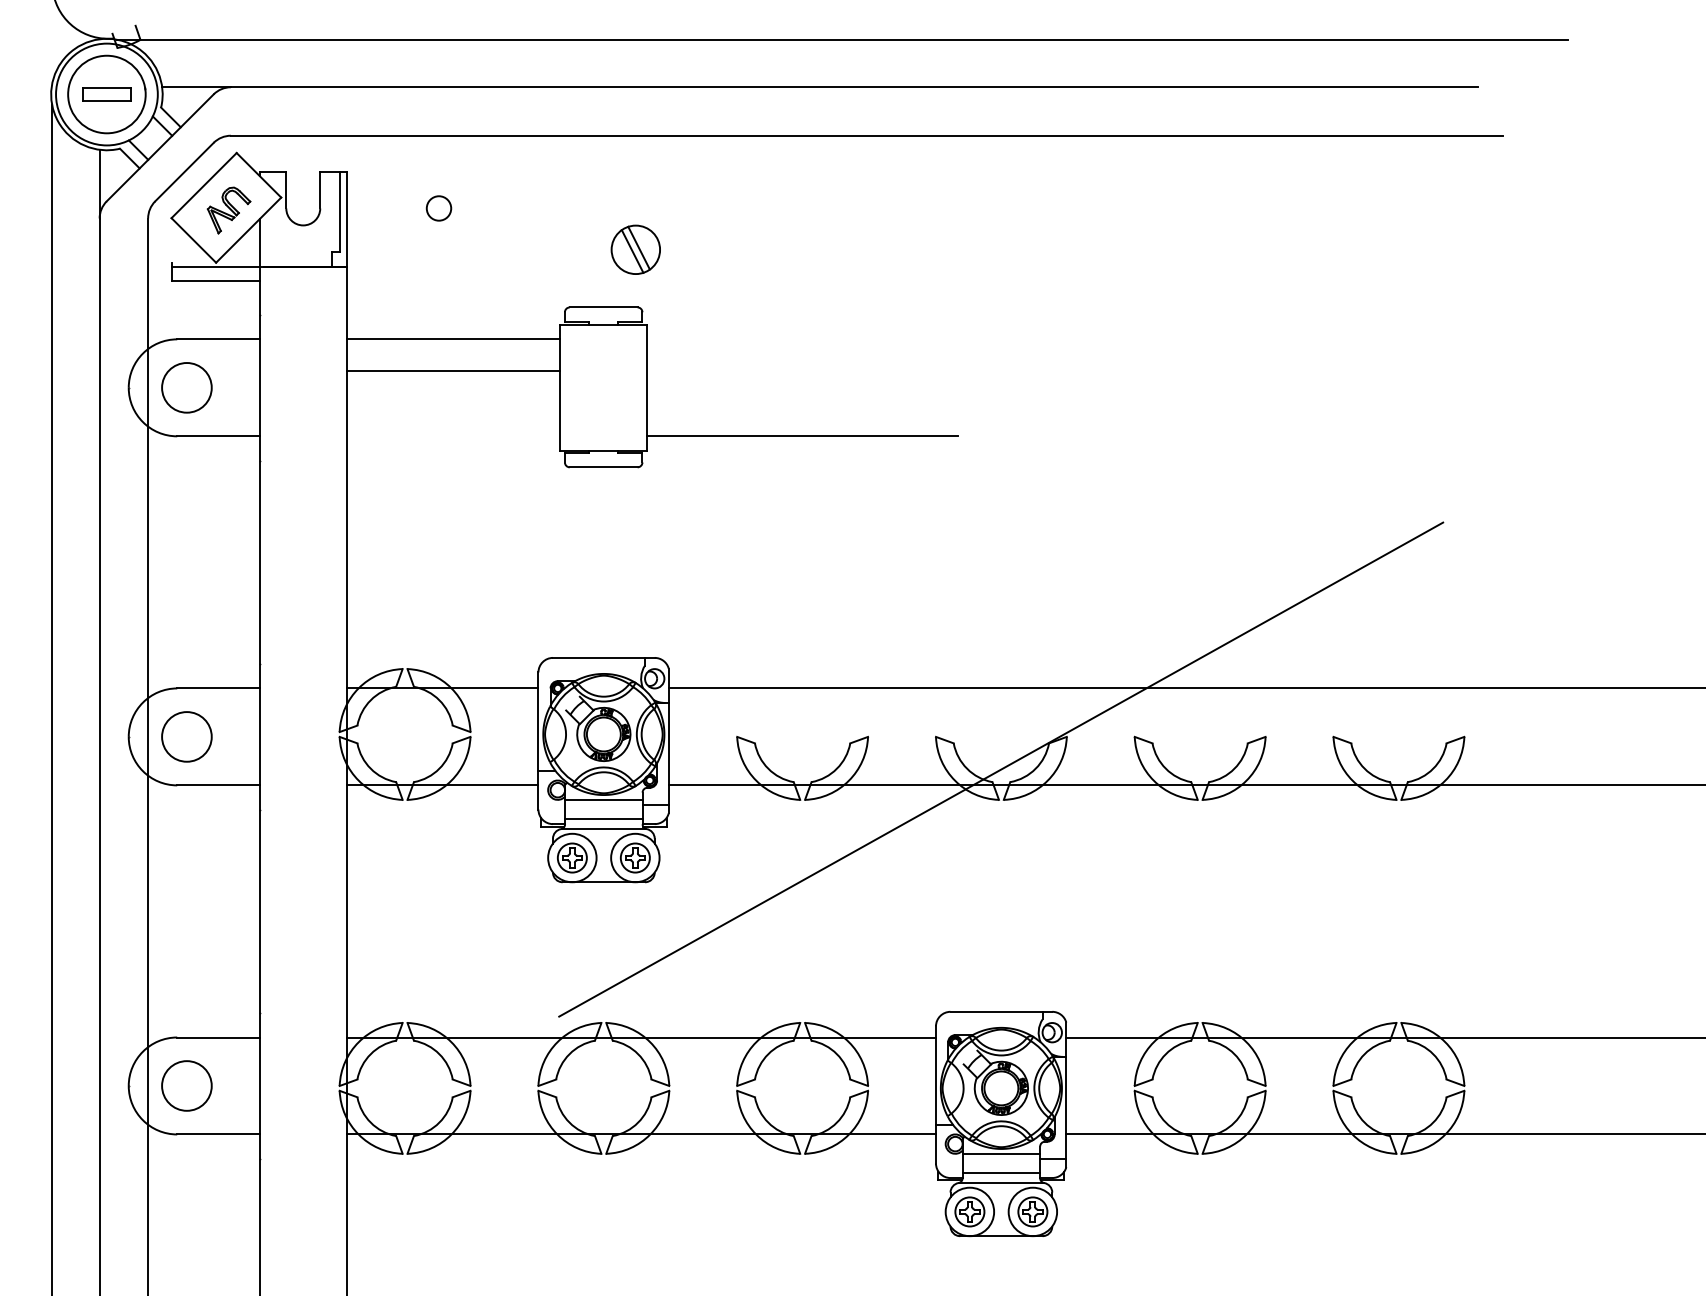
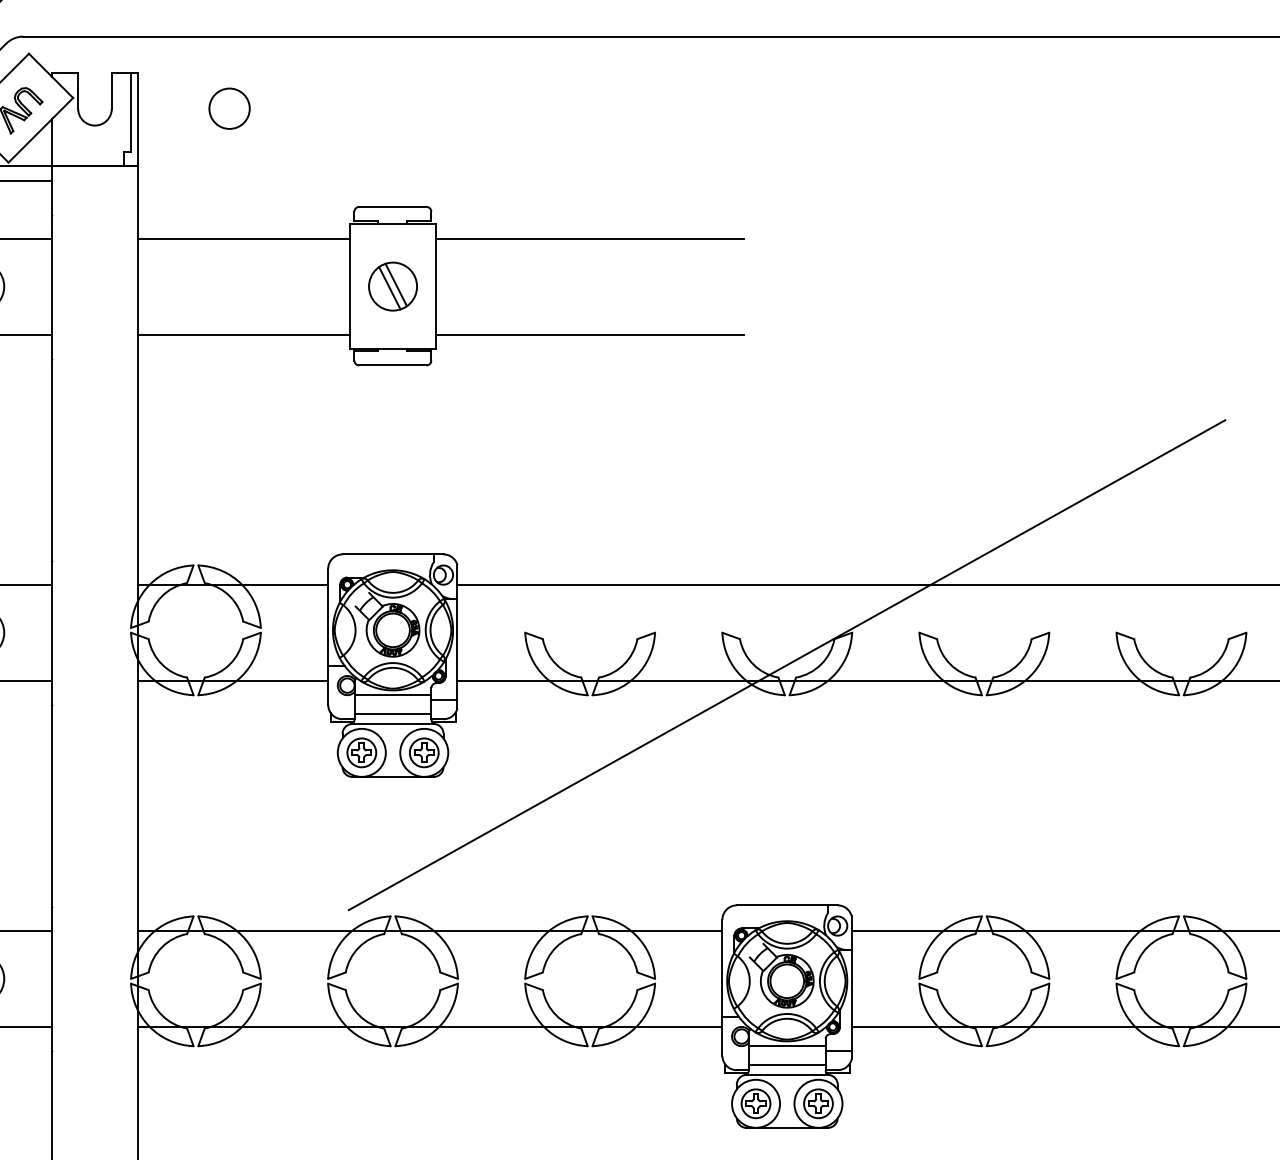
circle: (438, 208) -> (229, 108), size x1.67
part: (635, 249) -> (392, 286), moved
line: (802, 339) -> (590, 238), added
line: (453, 371) -> (243, 334), moved

